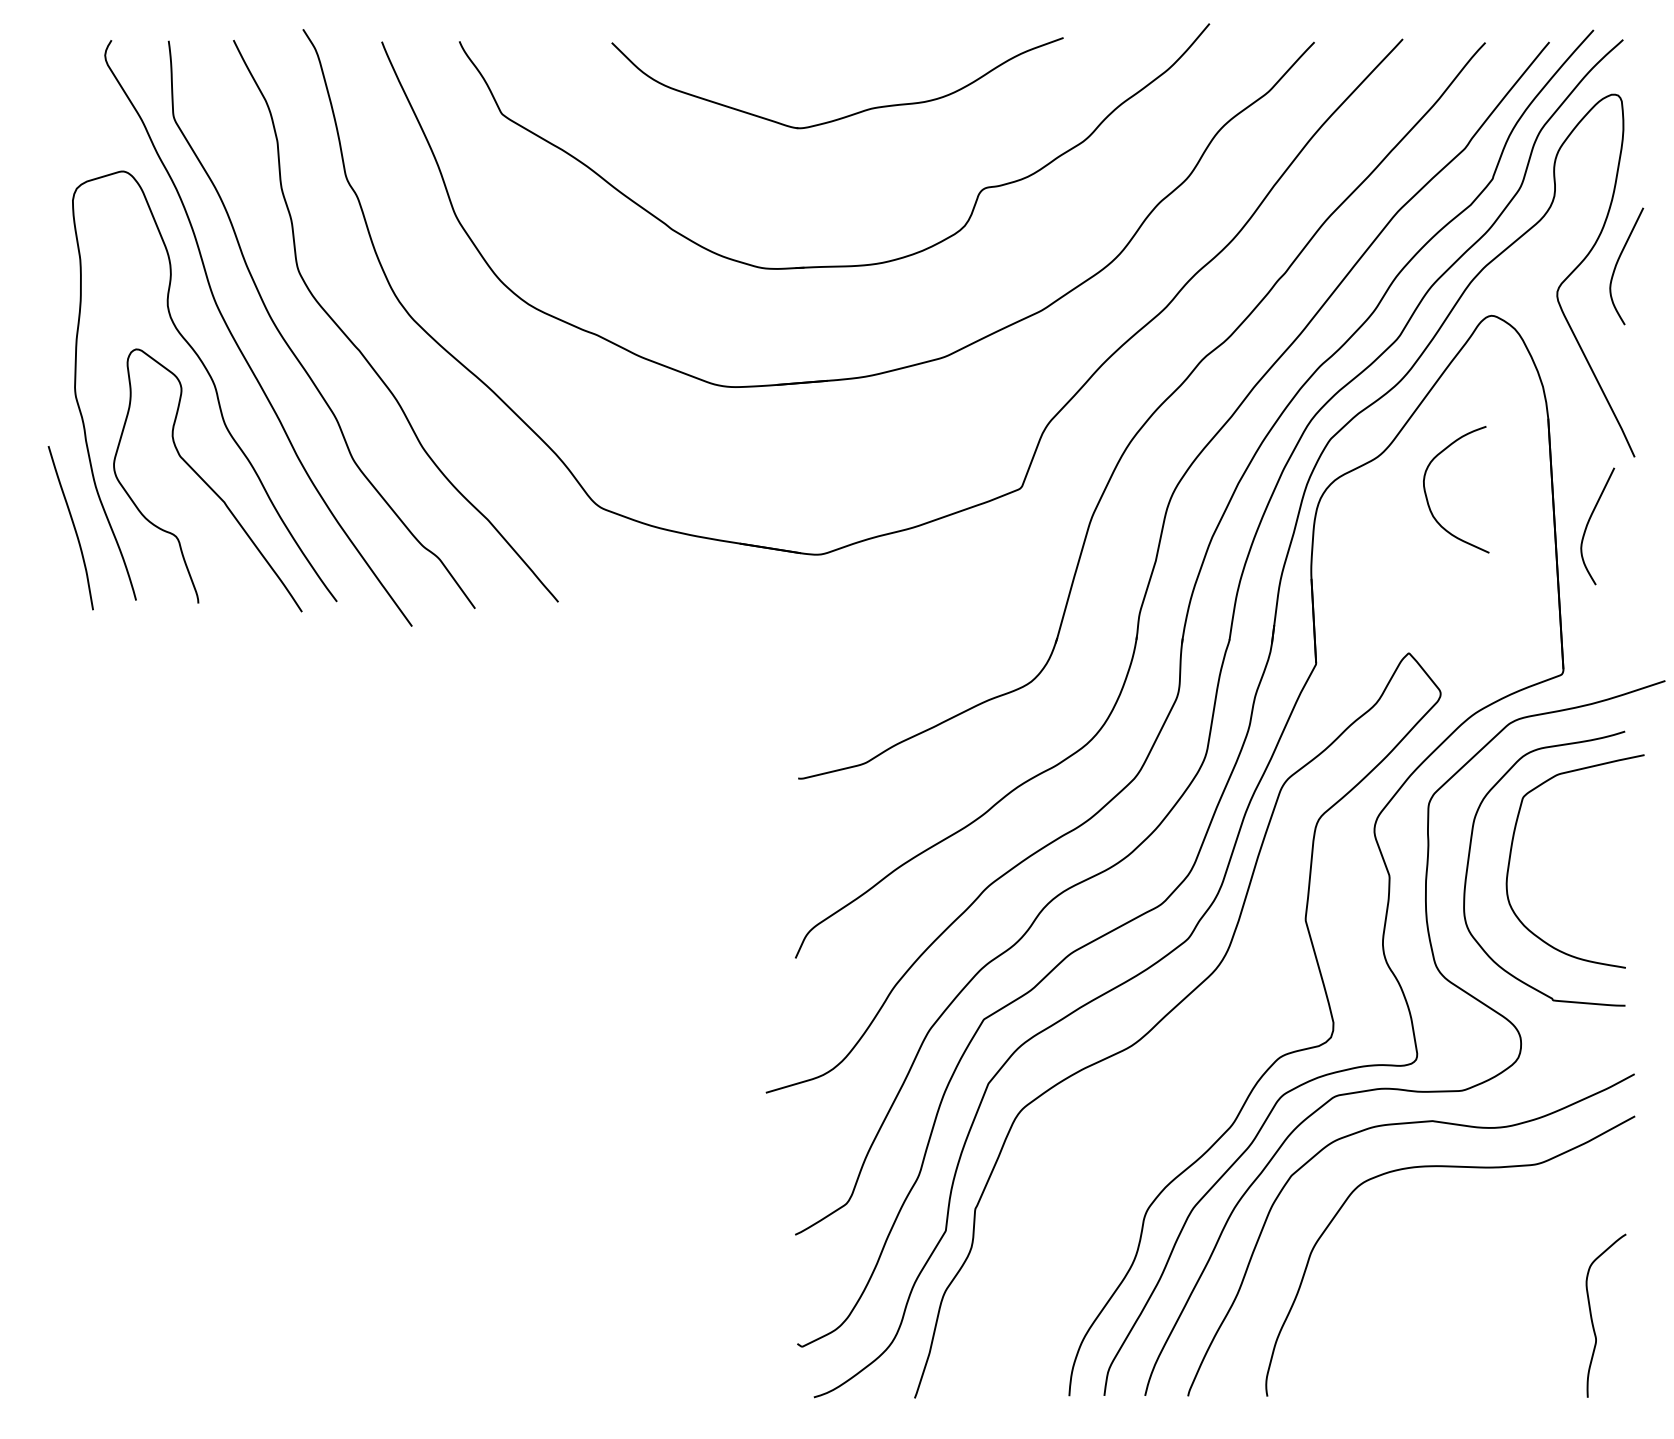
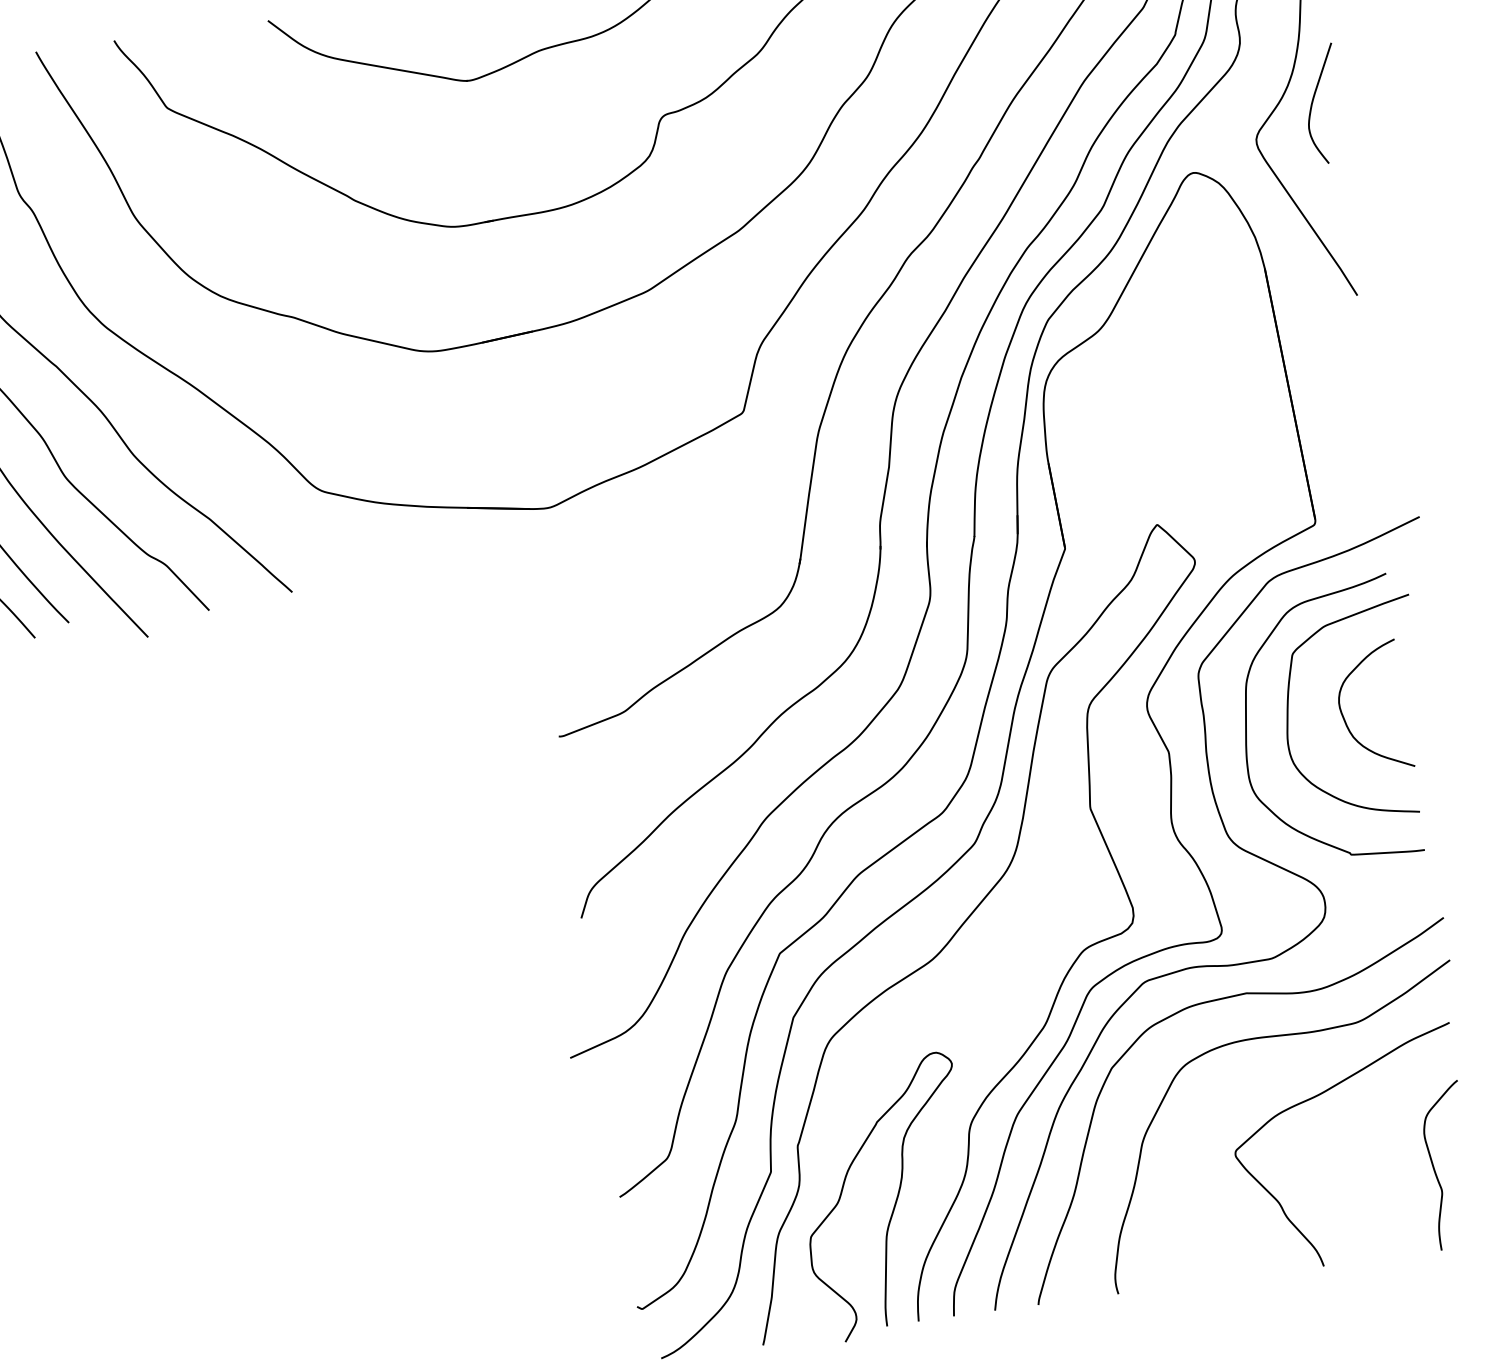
curve: (1427, 496) -> (1344, 717), moved
curve: (1589, 522) -> (1320, 367), removed
curve: (1493, 1229) -> (1323, 1094), added
curve: (1062, 1276) -> (895, 1201), added

